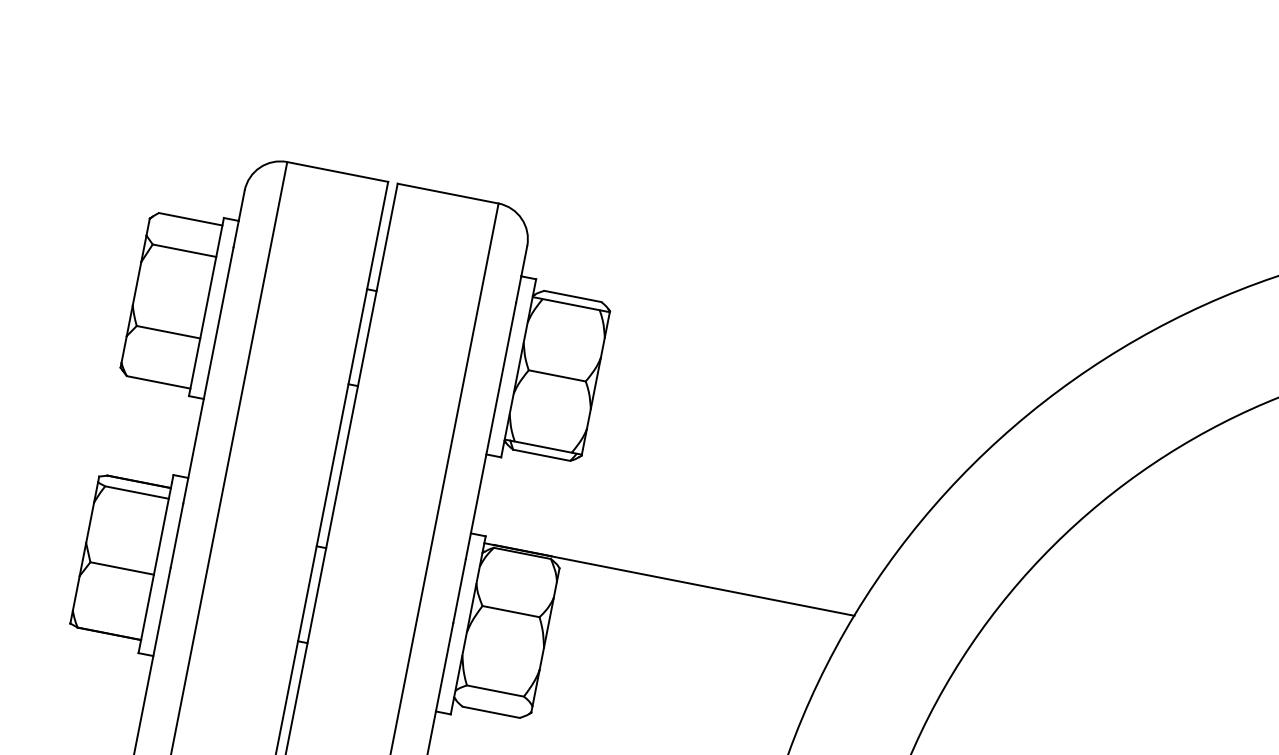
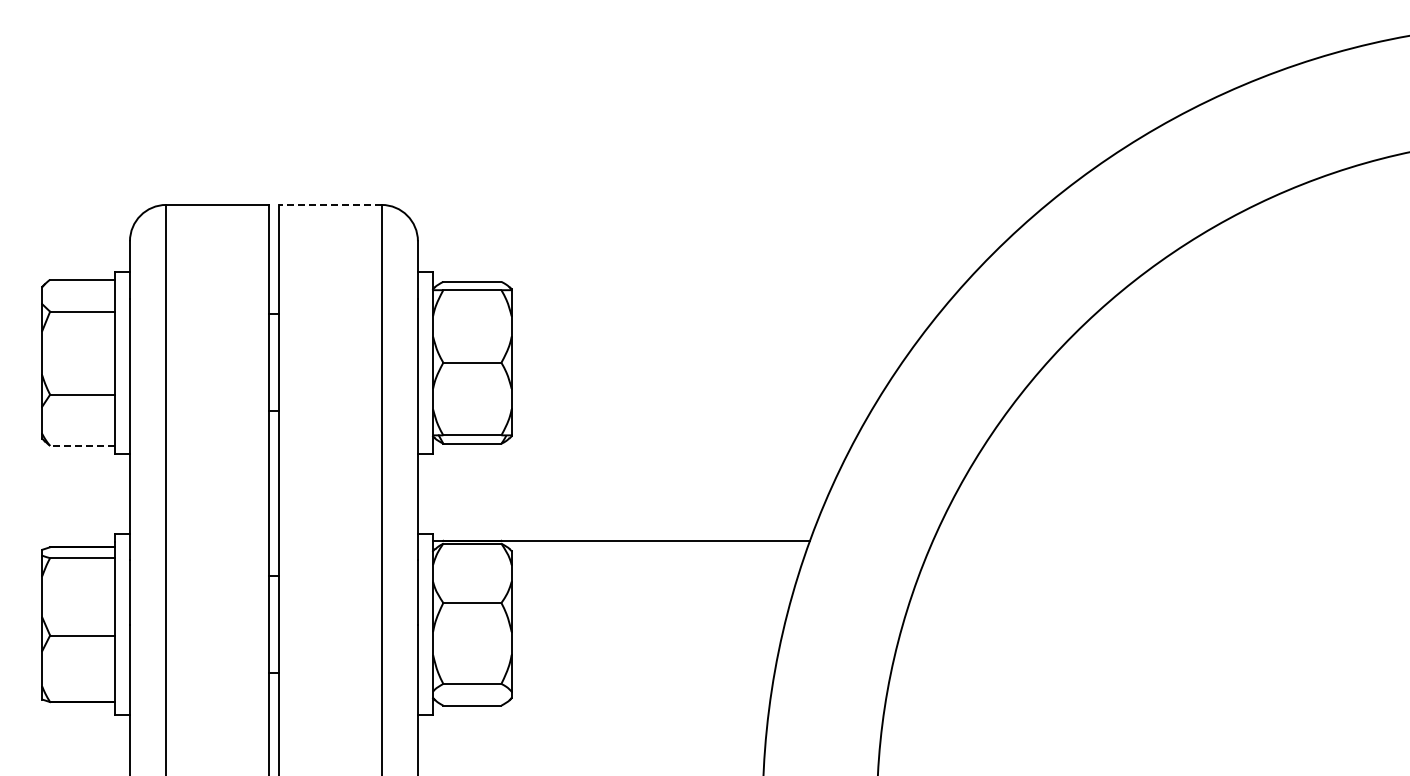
line: (447, 193) -> (329, 204), solid -> dashed
line: (158, 382) -> (82, 445), solid -> dashed

